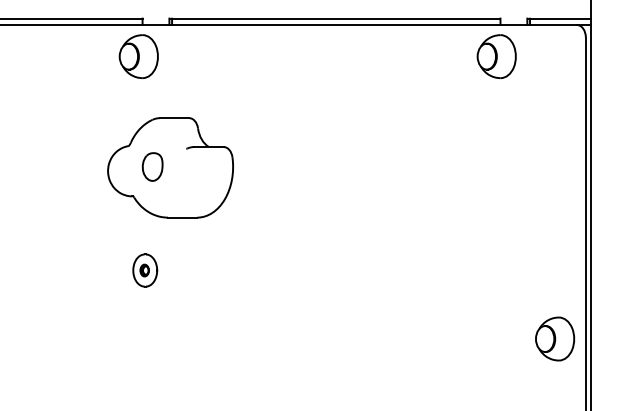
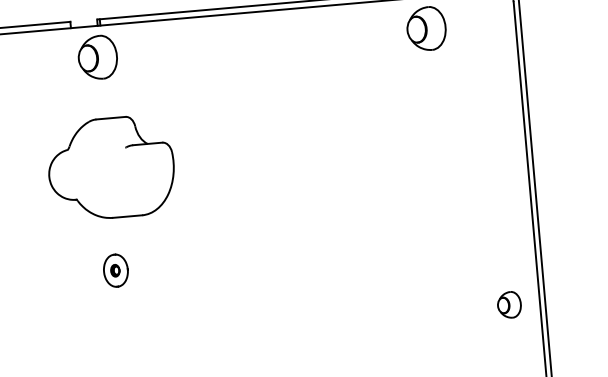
part: (138, 56) -> (97, 57), moved
part: (152, 166) -> (93, 168), removed
part: (145, 270) -> (116, 270), moved
part: (555, 338) -> (509, 304), size x0.6

